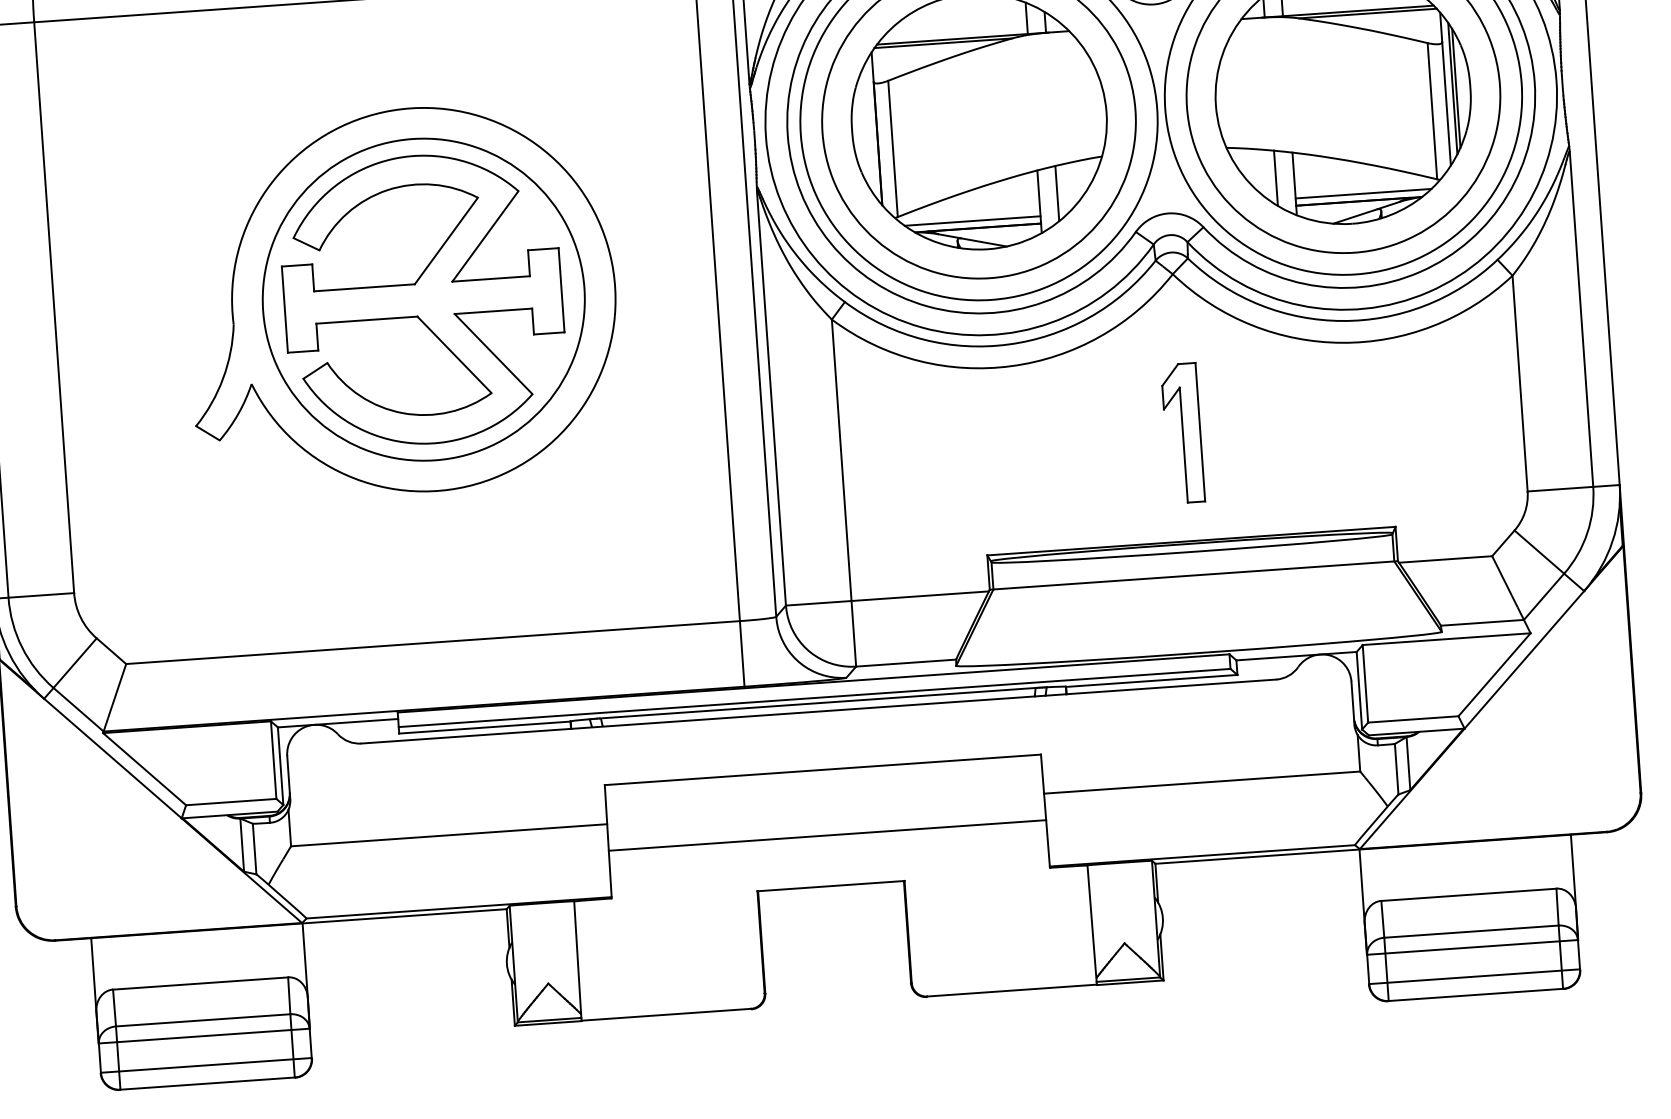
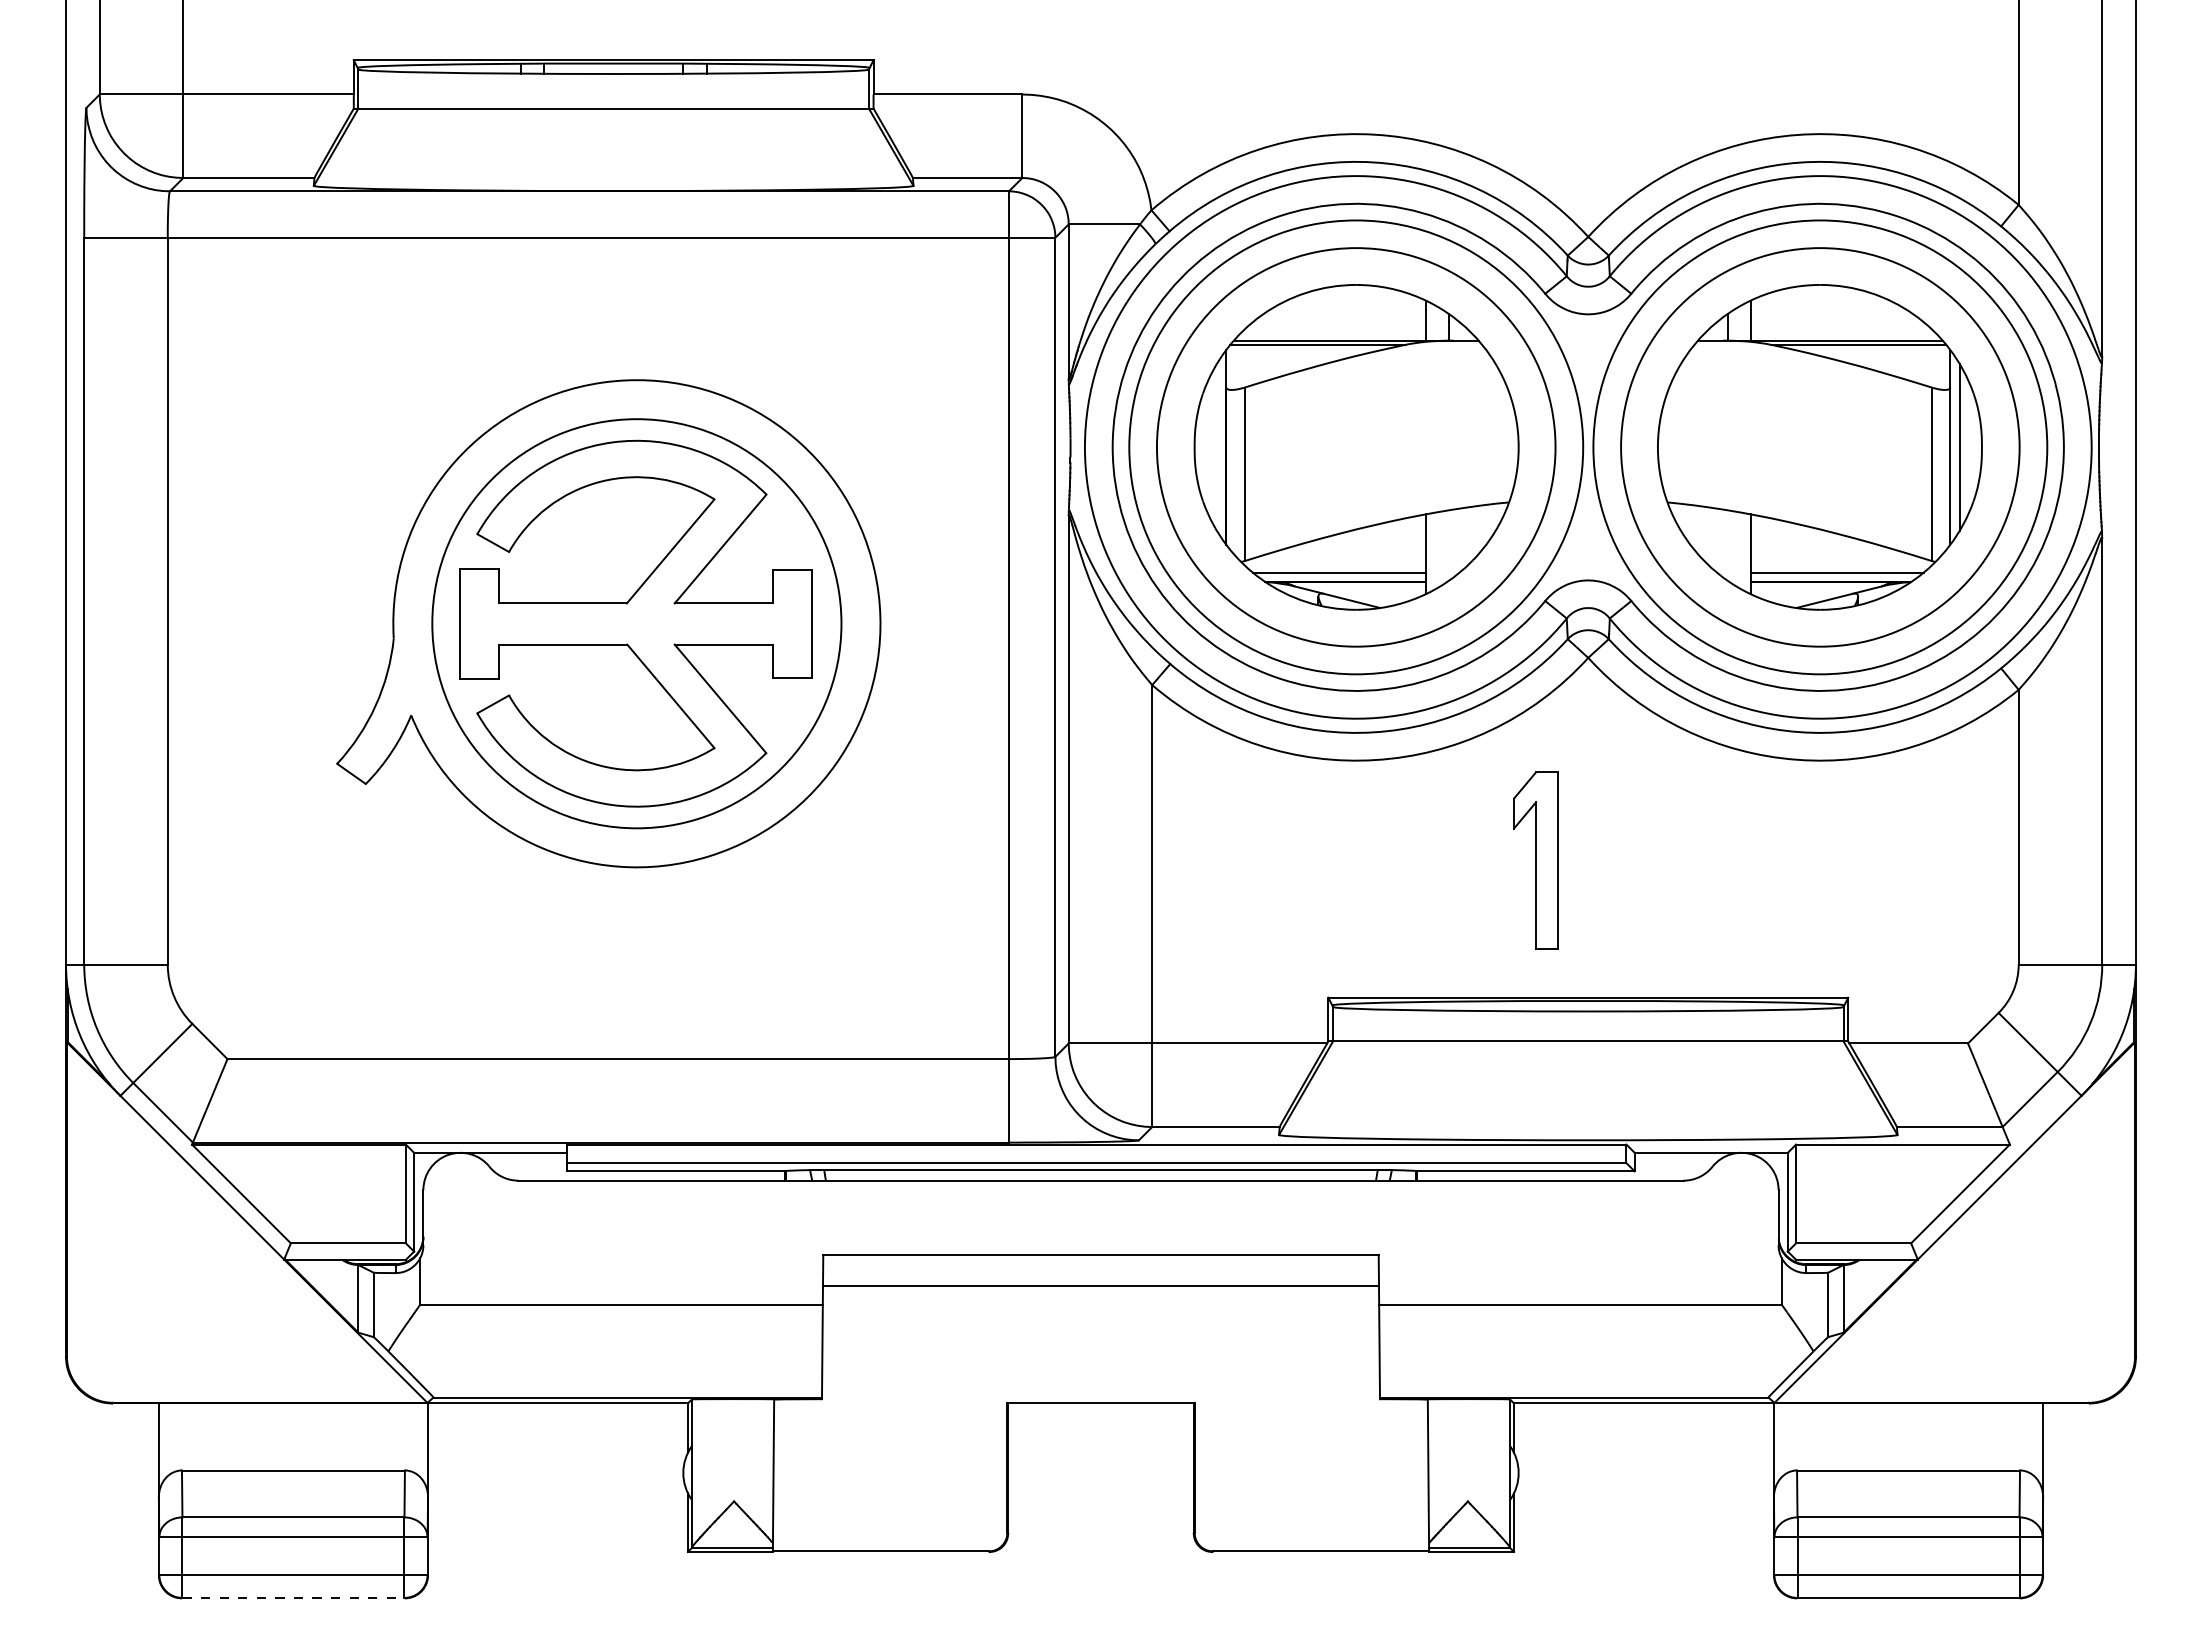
line: (1456, 88) -> (1964, 447), removed
line: (1275, 178) -> (1727, 545), removed
line: (1057, 193) -> (1449, 545), removed
part: (1182, 433) -> (1535, 860), moved
line: (827, 835) -> (1100, 1286), moved
line: (207, 1083) -> (293, 1597), solid -> dashed

